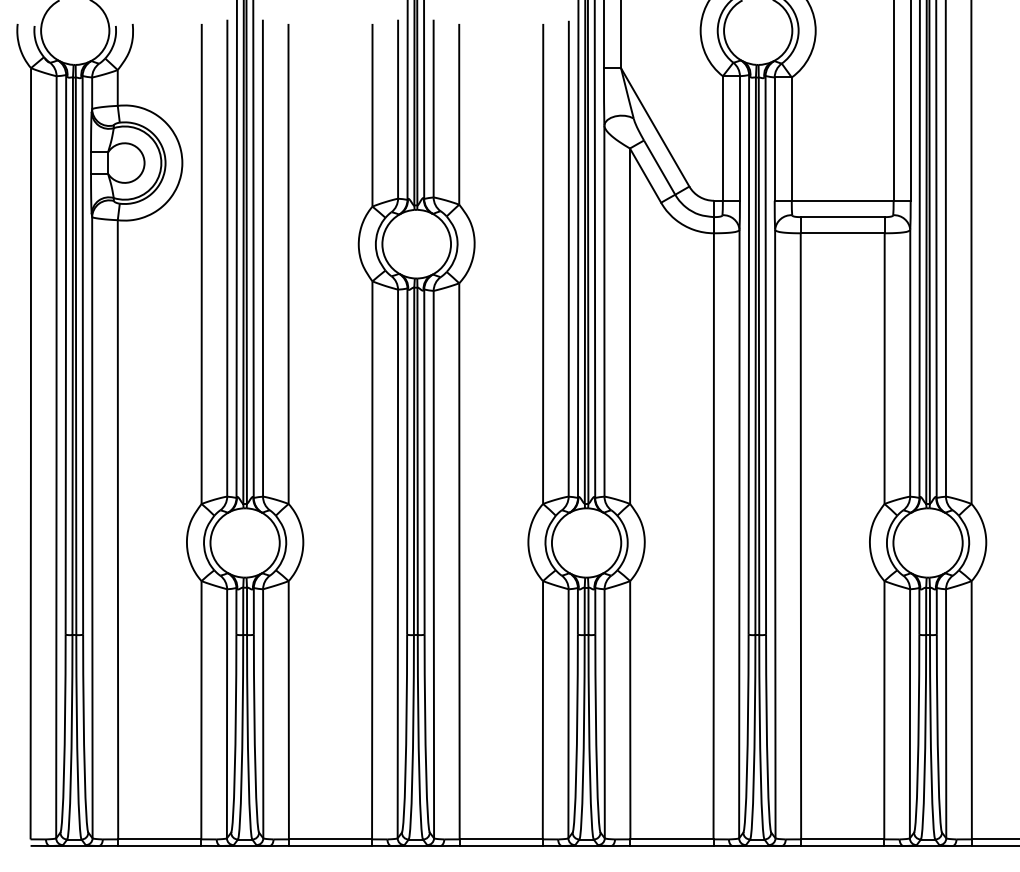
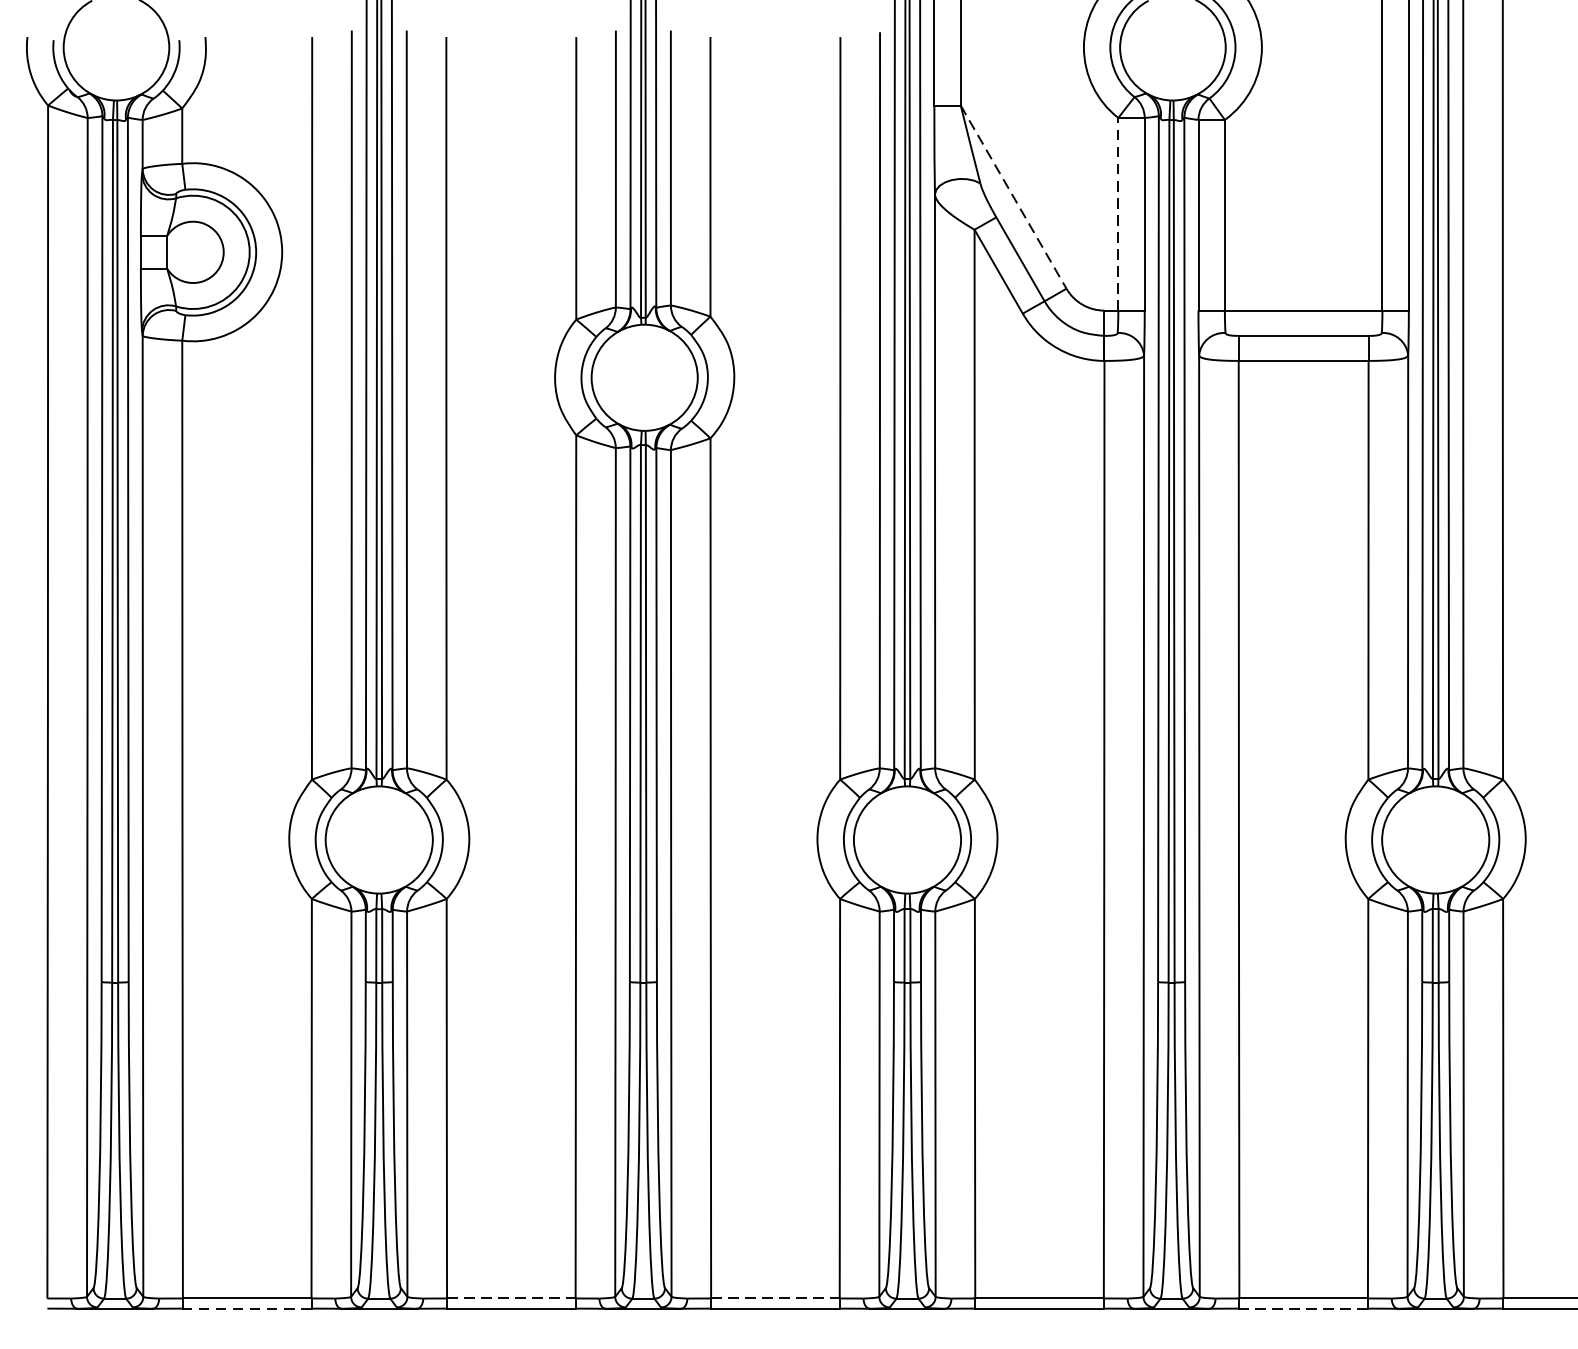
line: (655, 127) -> (1014, 197), solid -> dashed
line: (722, 138) -> (1117, 214), solid -> dashed
line: (330, 839) -> (511, 1298), solid -> dashed
line: (501, 839) -> (775, 1298), solid -> dashed
line: (159, 845) -> (246, 1307), solid -> dashed
line: (842, 845) -> (1303, 1307), solid -> dashed

